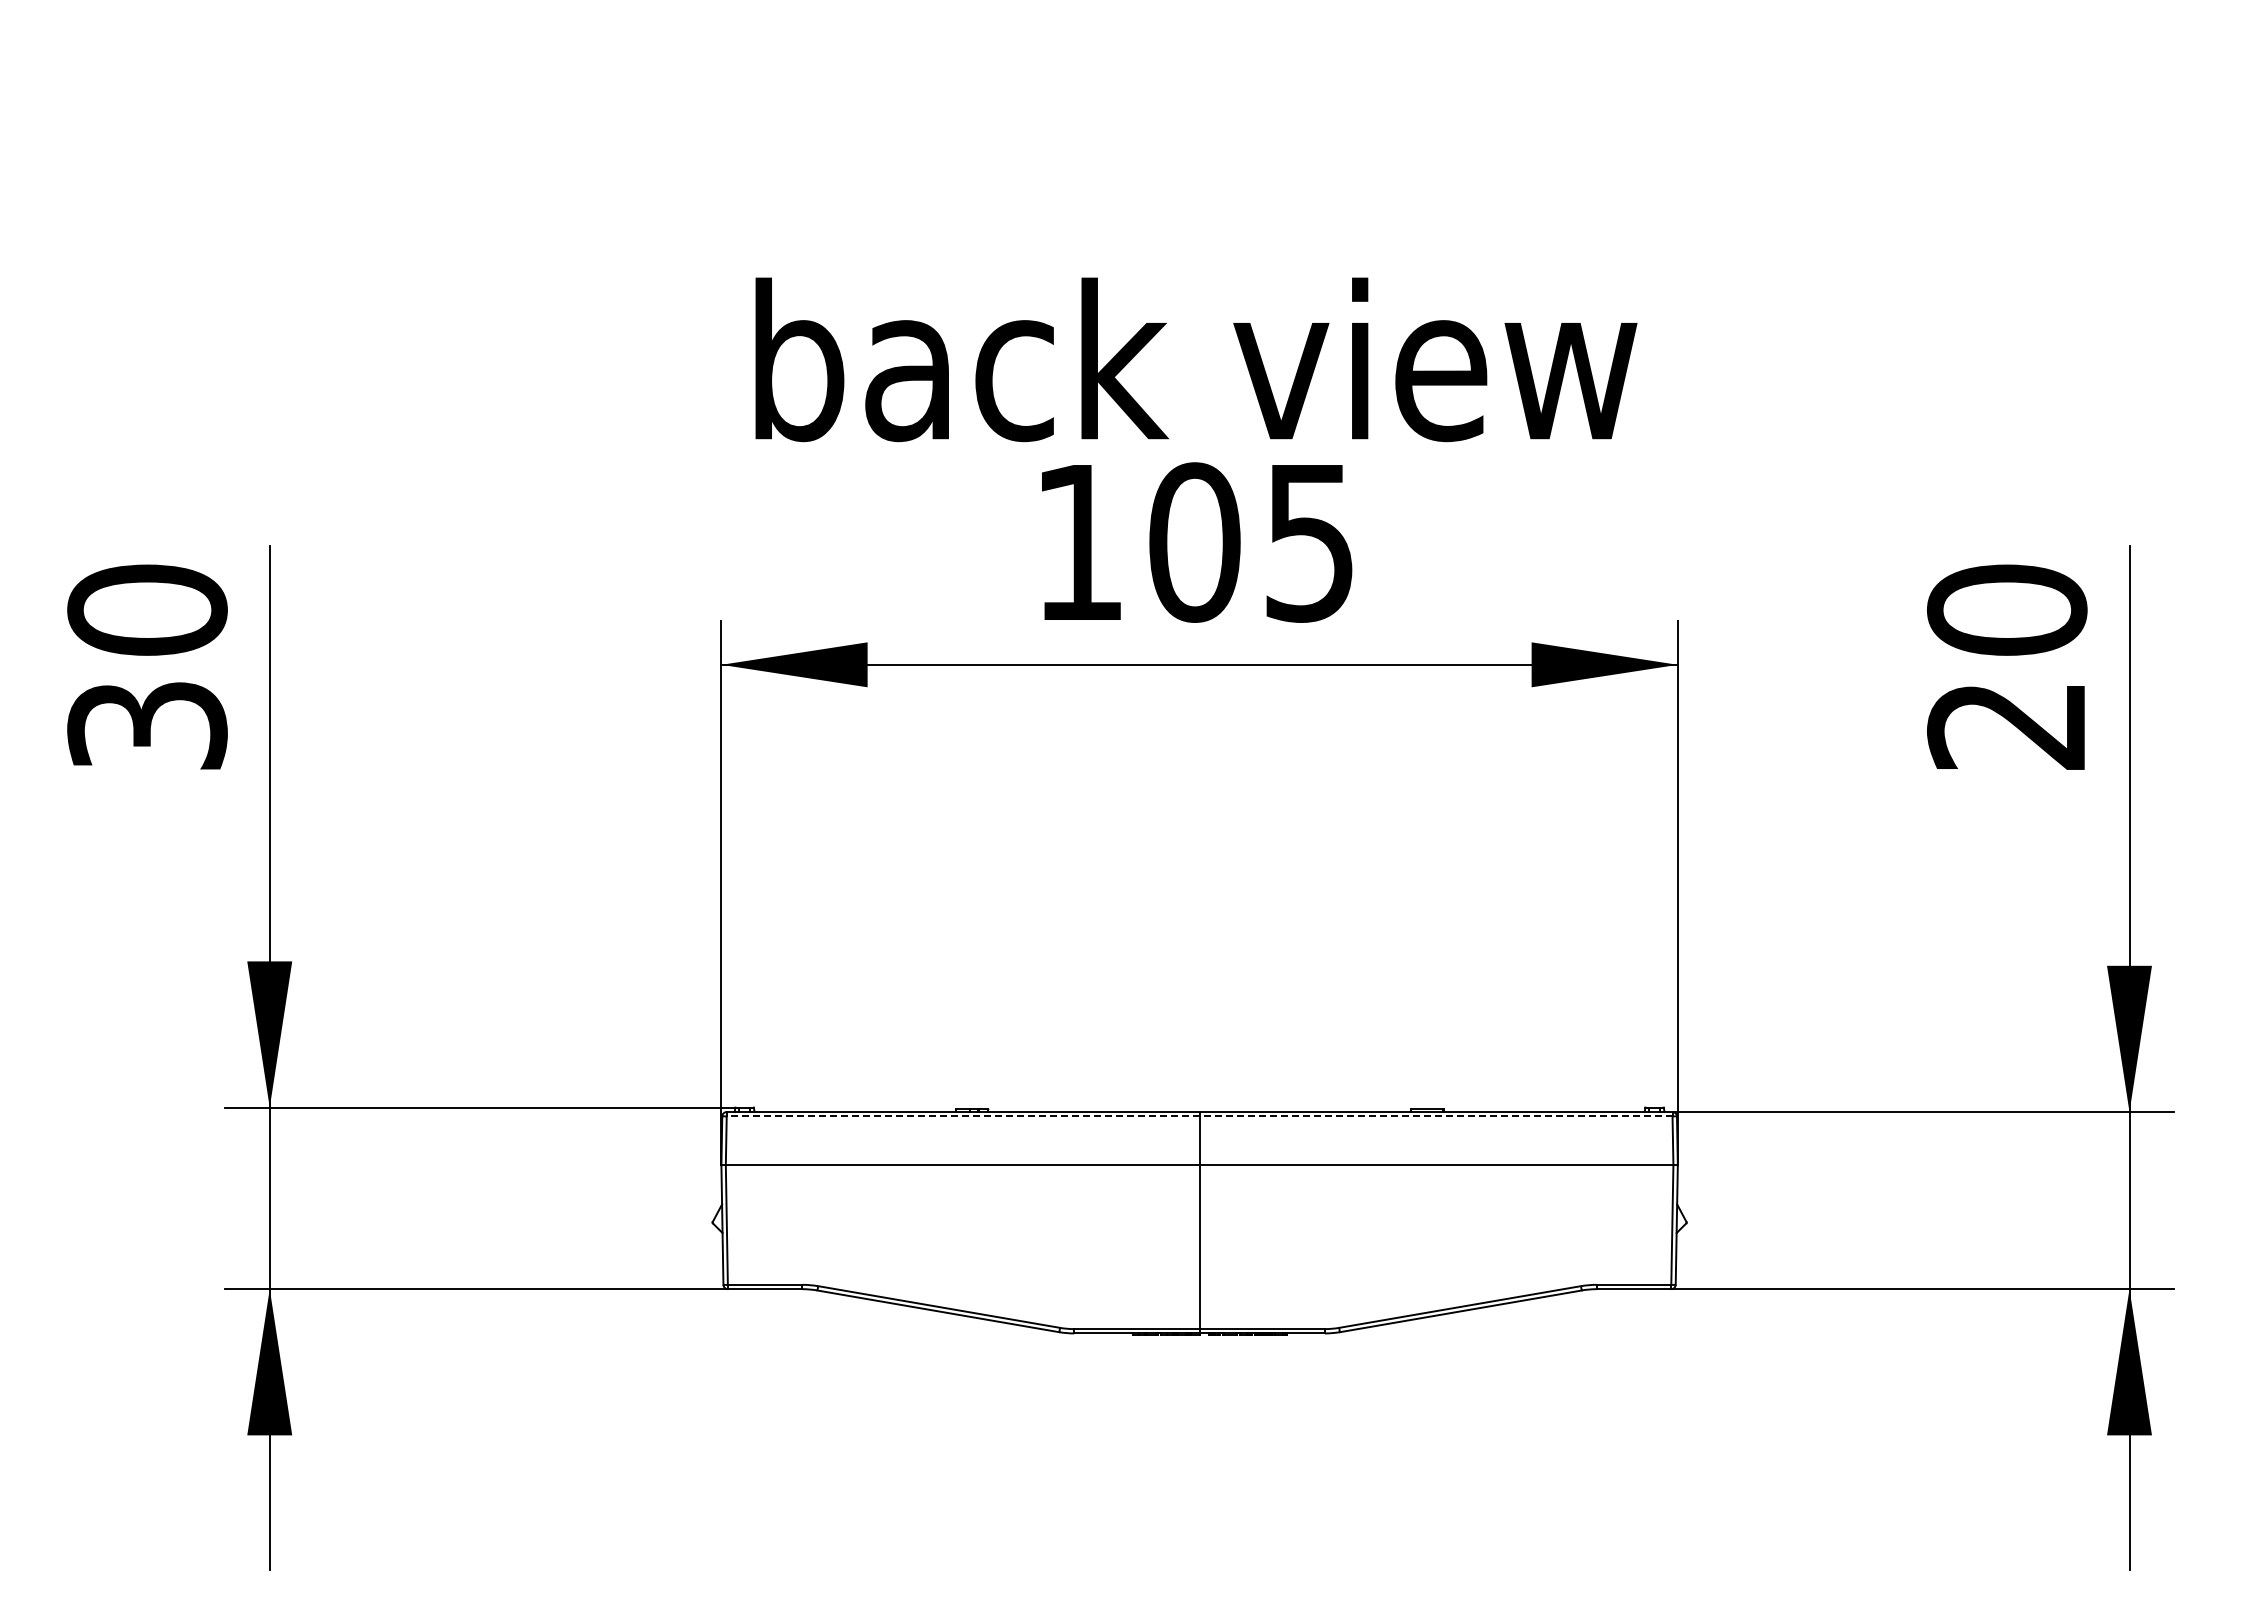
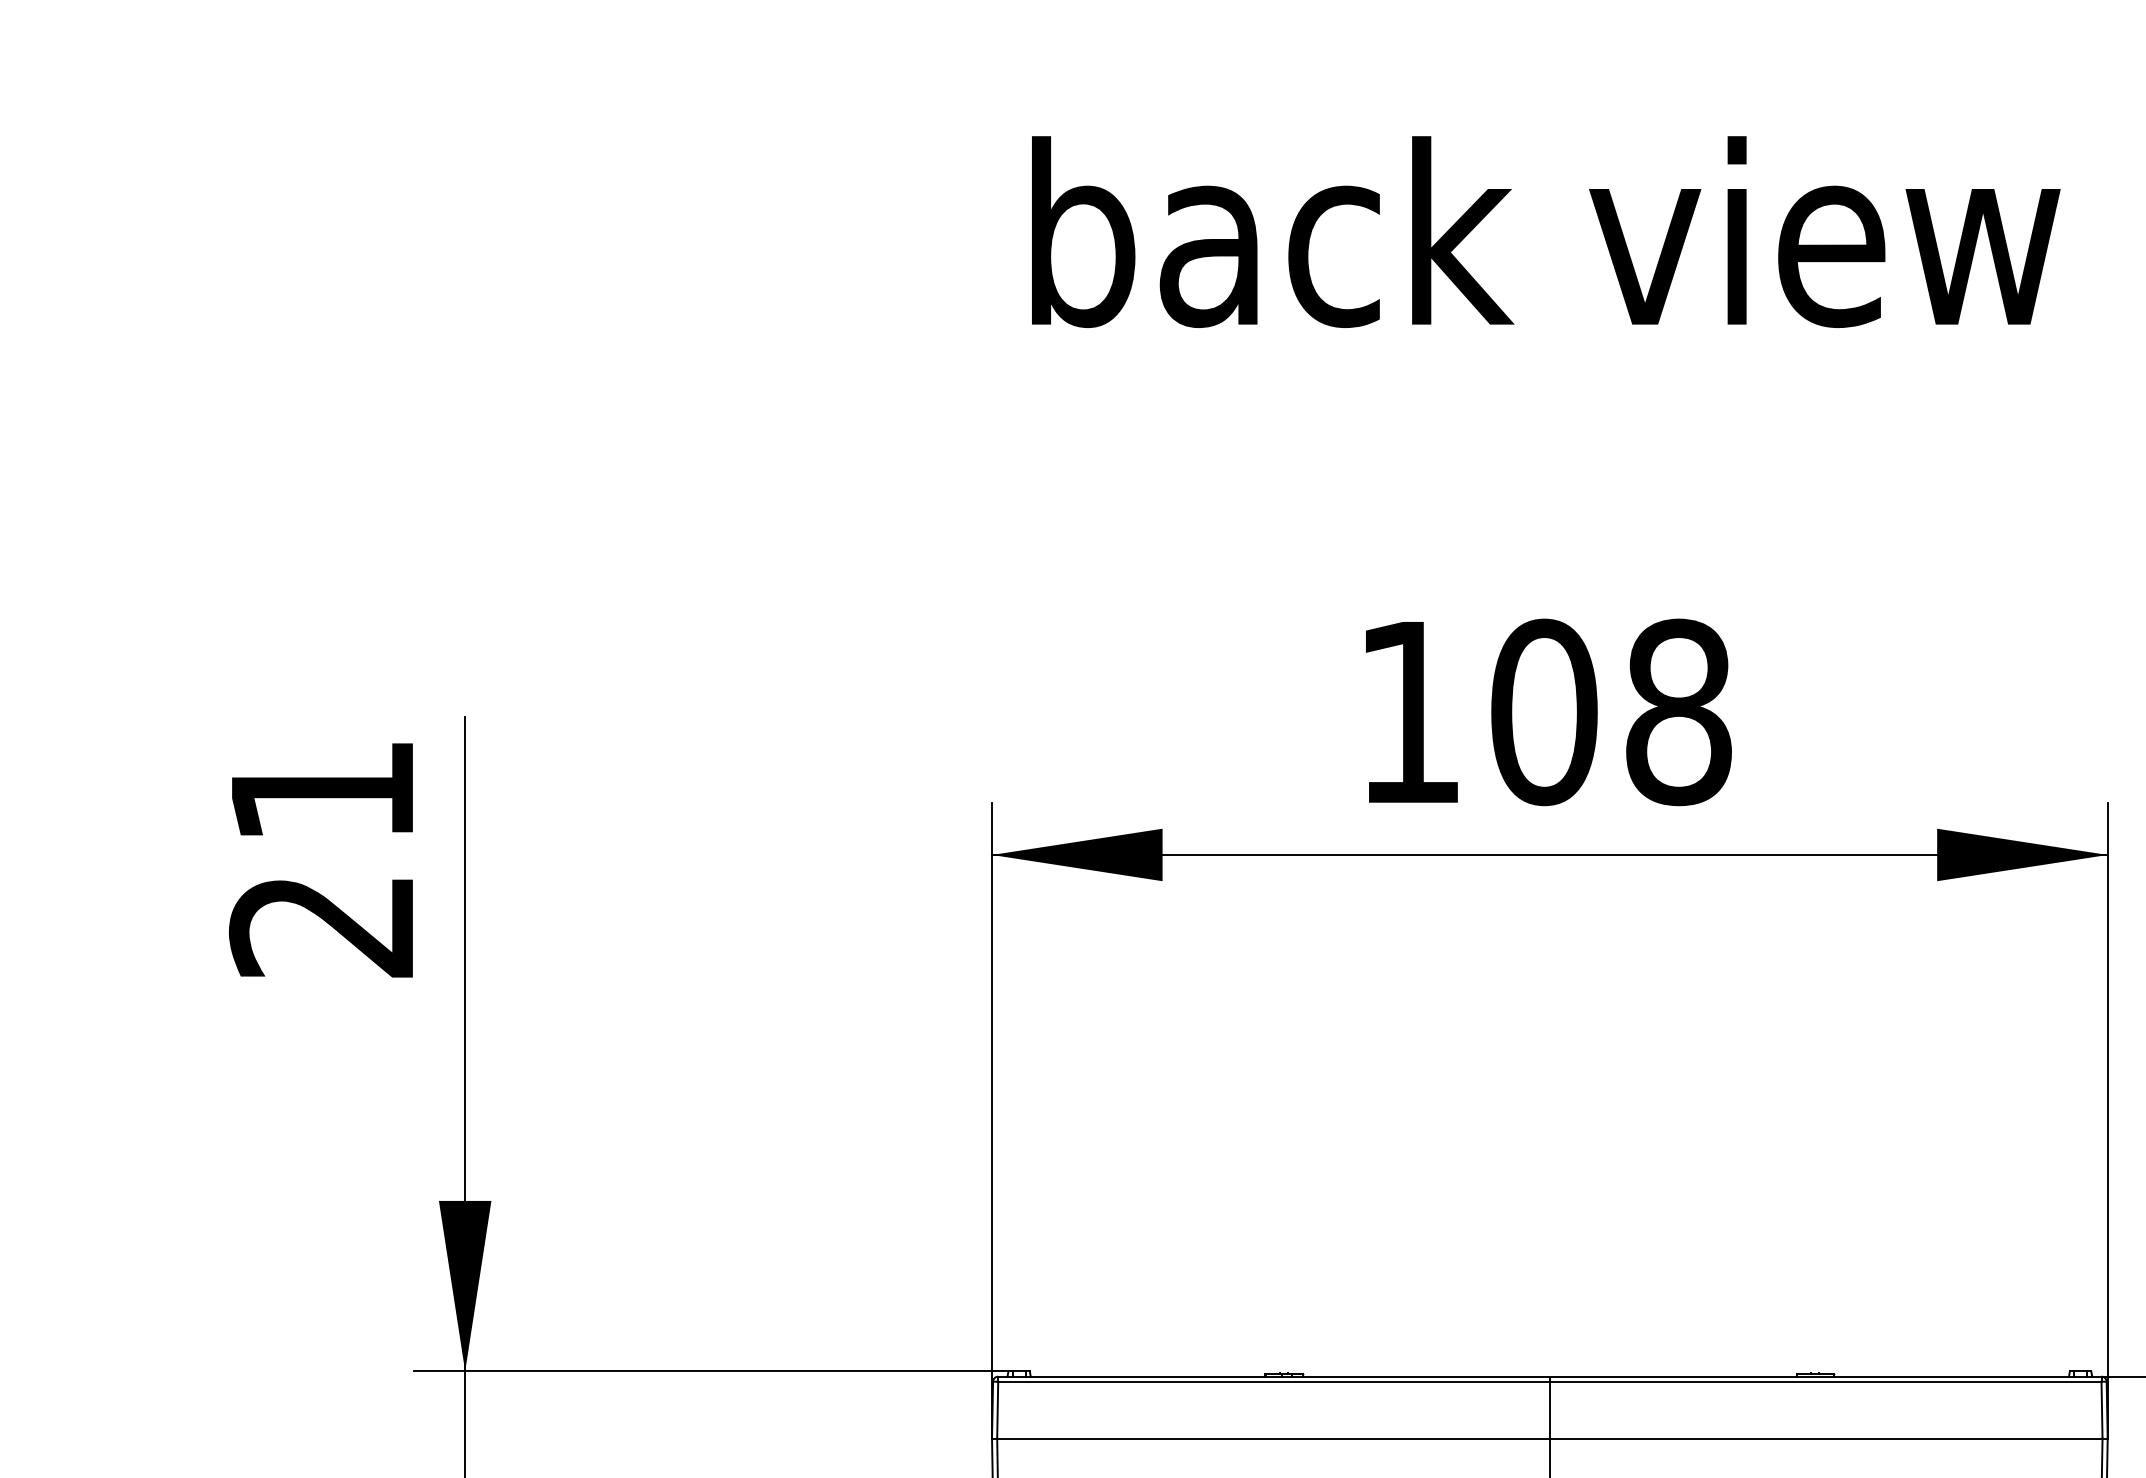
text: (1196, 359) -> (1546, 231), moved
text: (1310, 542) -> (1679, 712), 105 -> 108
text: (147, 666) -> (322, 856), 30 -> 21
line: (1199, 1116) -> (1549, 1381), dashed -> solid

